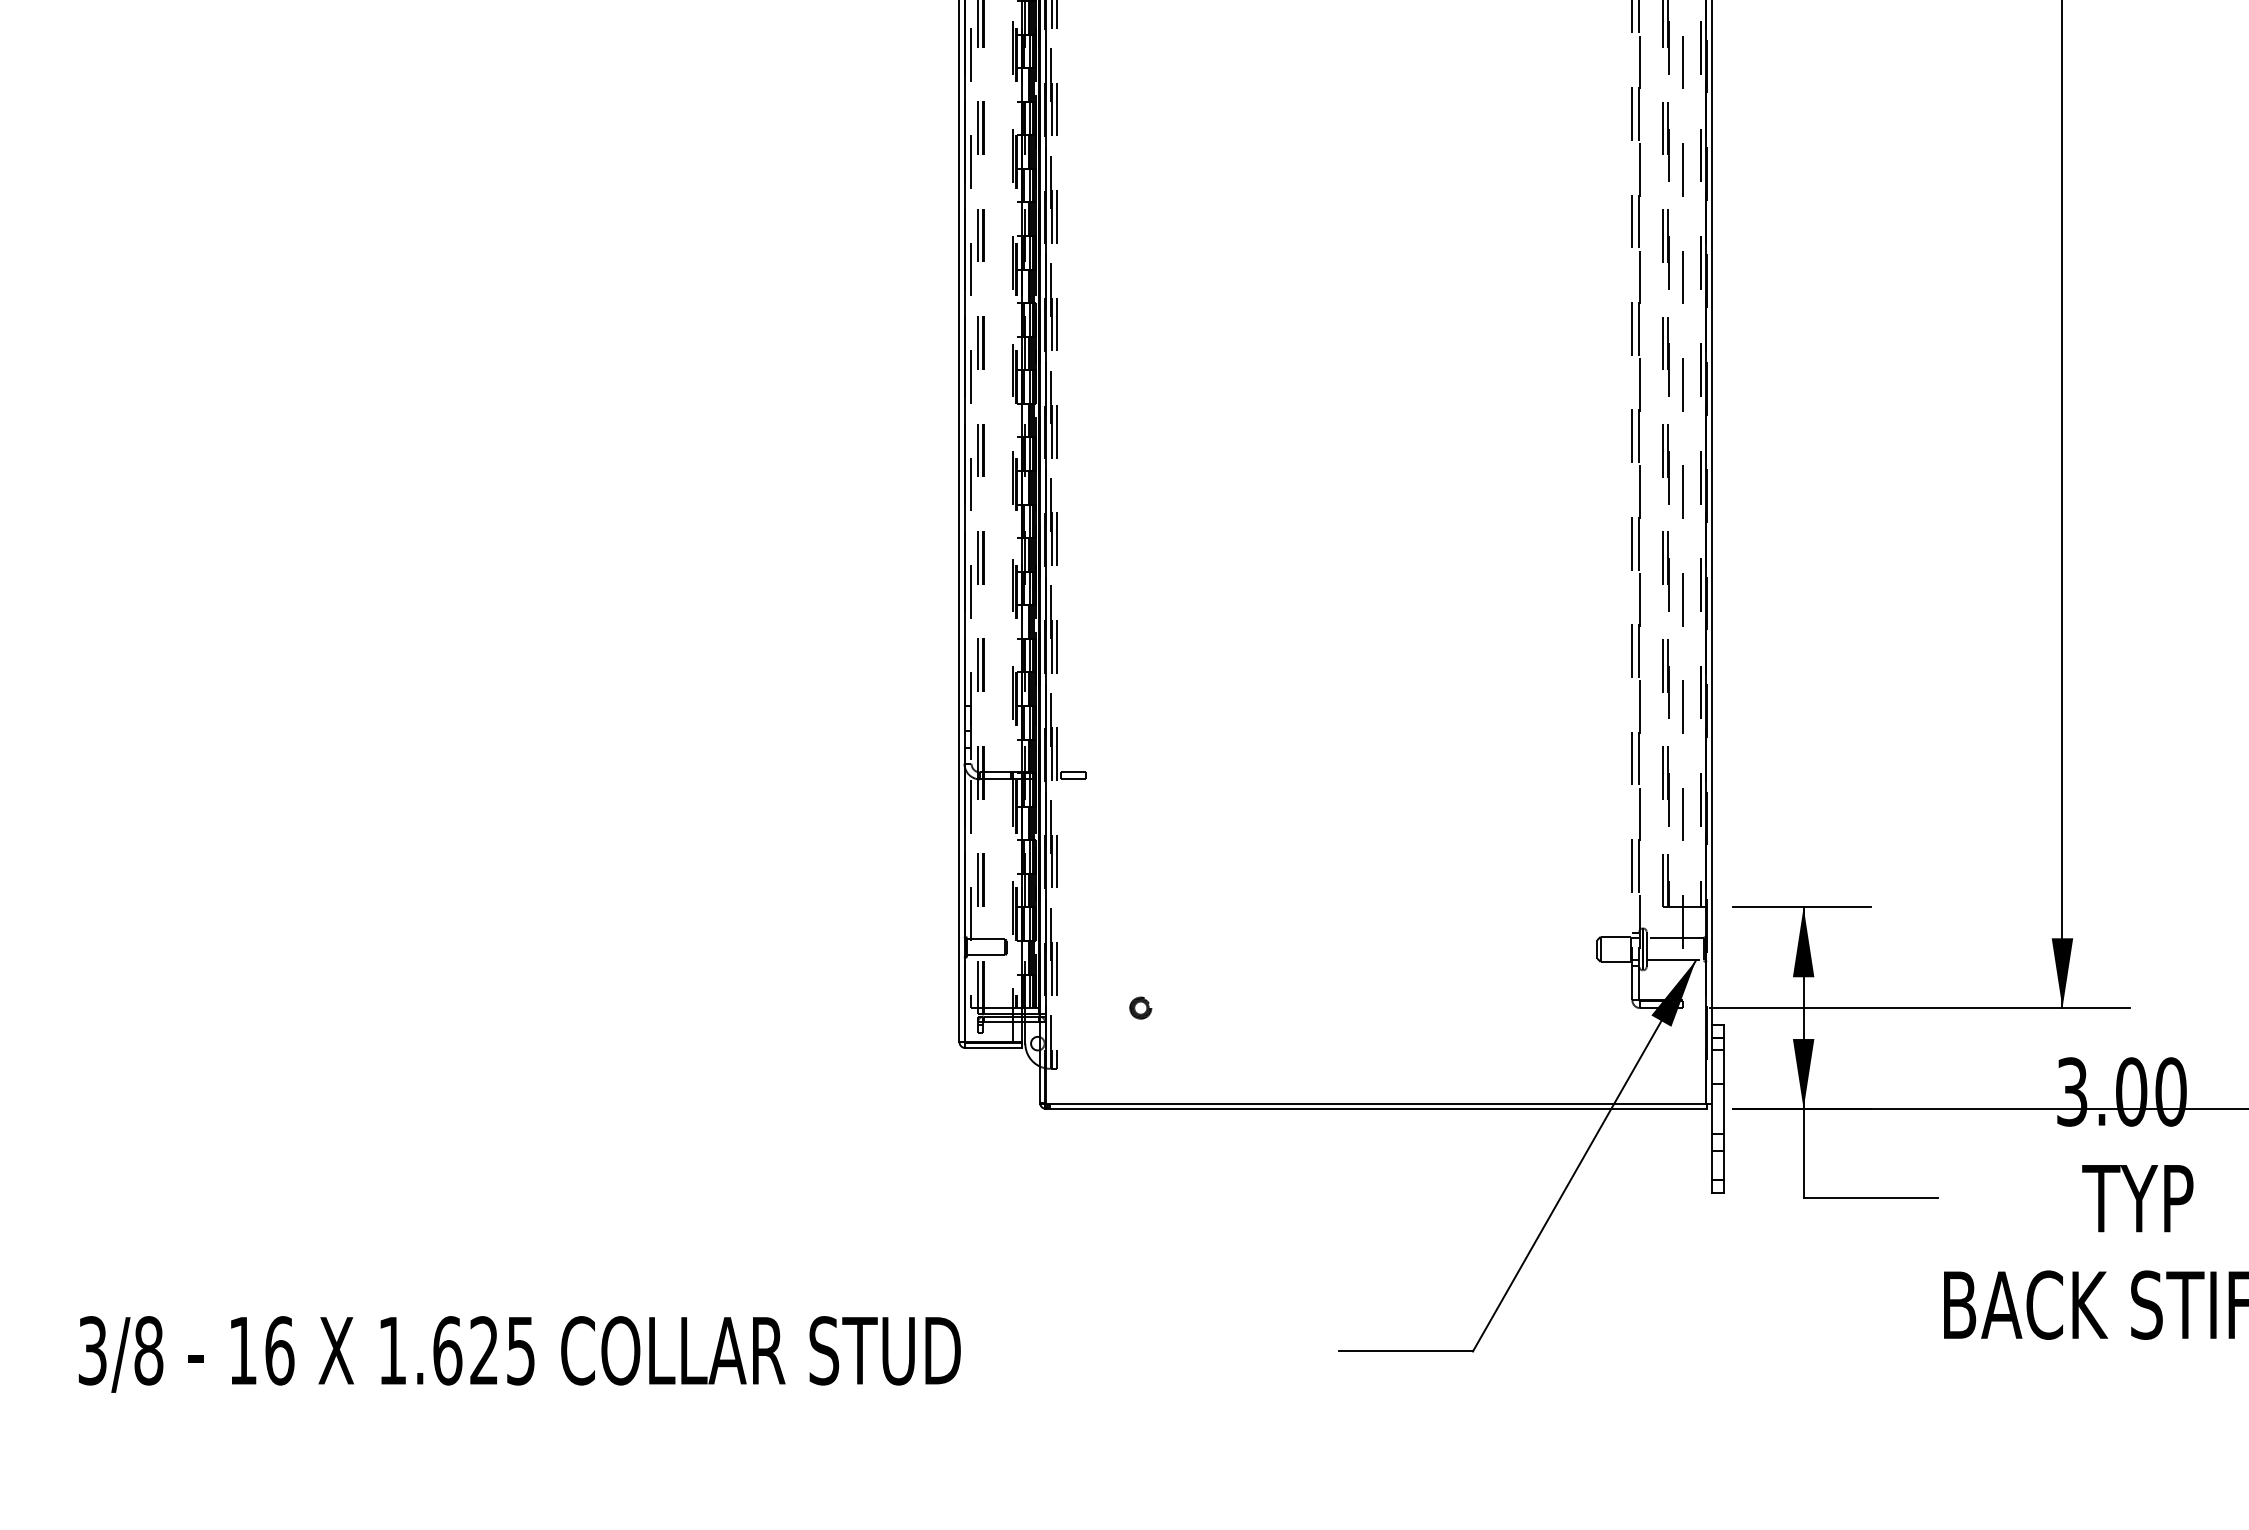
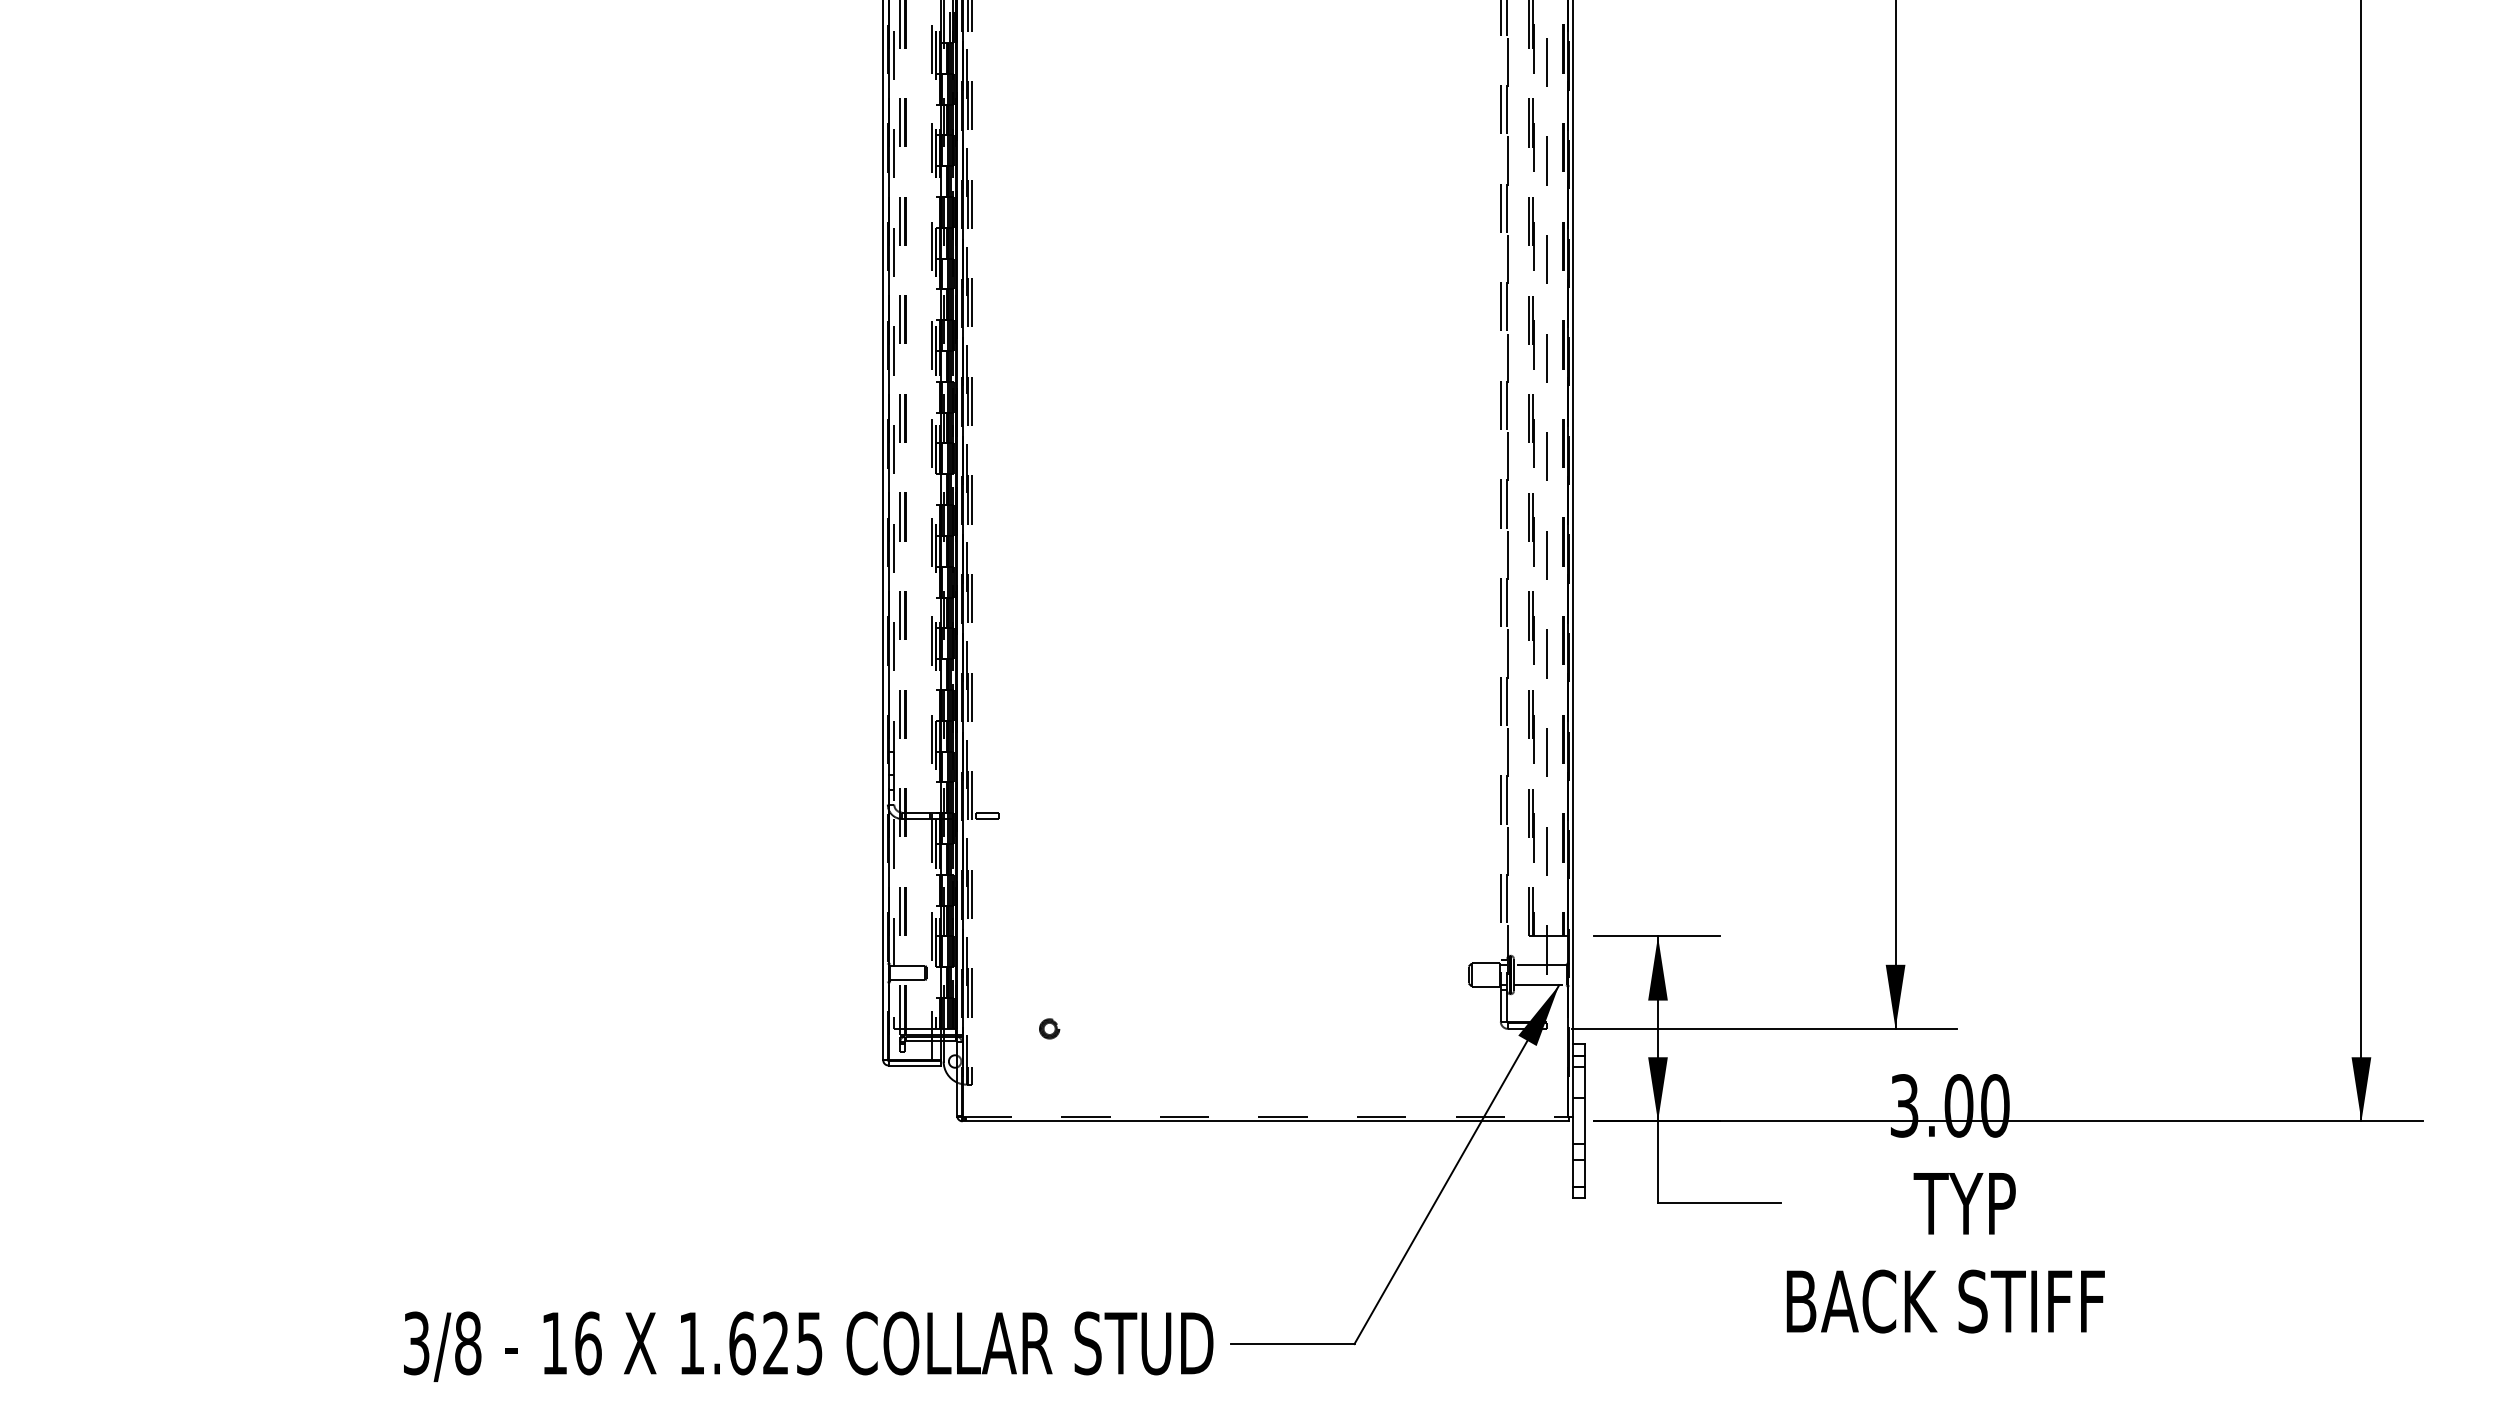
line: (1375, 1103) -> (1265, 1116), solid -> dashed
text: (519, 1354) -> (808, 1346), moved

